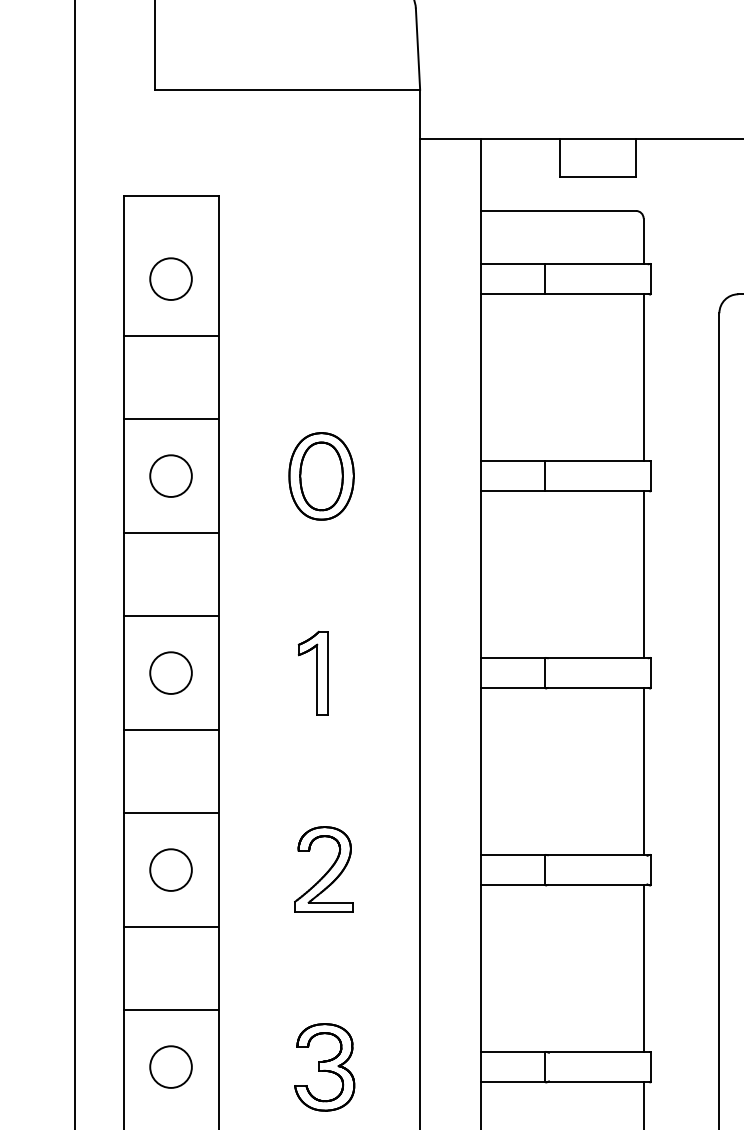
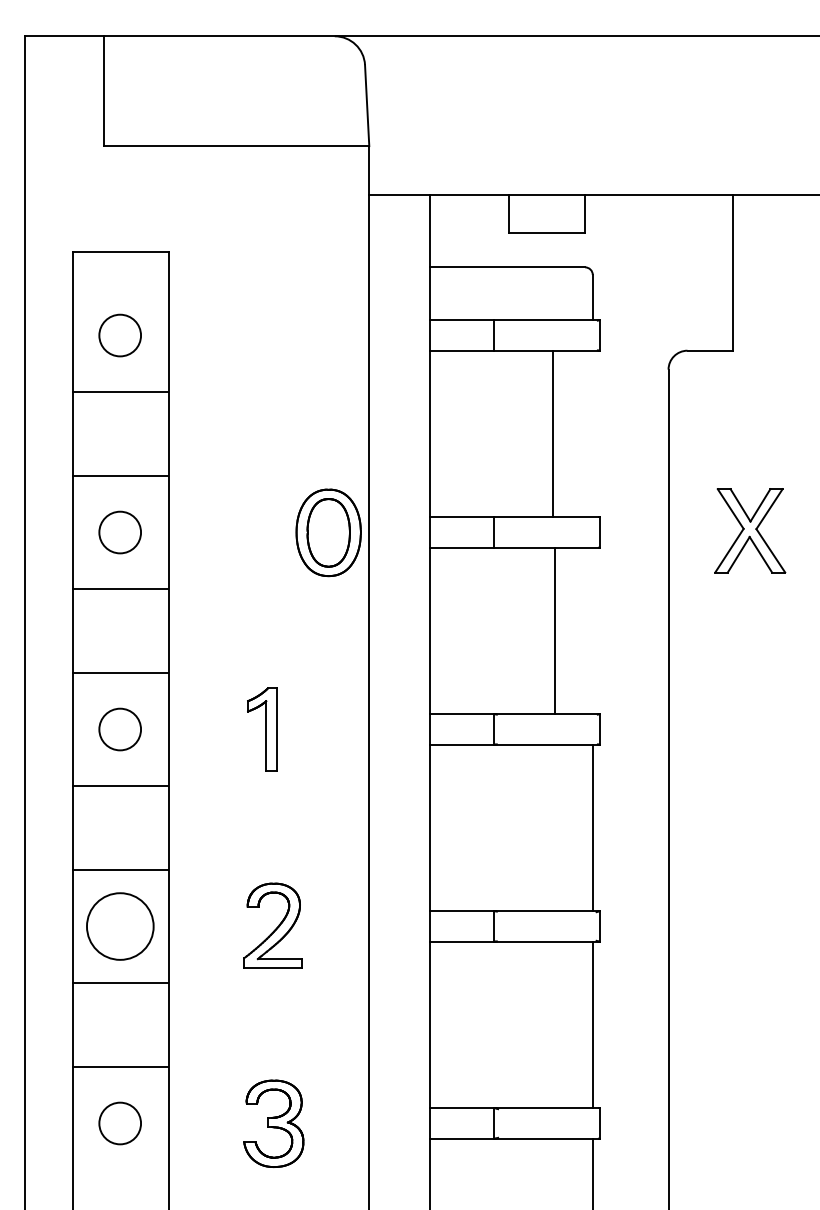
line: (643, 377) -> (552, 433), moved
part: (321, 476) -> (328, 532), moved
line: (643, 574) -> (554, 630), moved
circle: (170, 870) -> (119, 926), size x1.6

